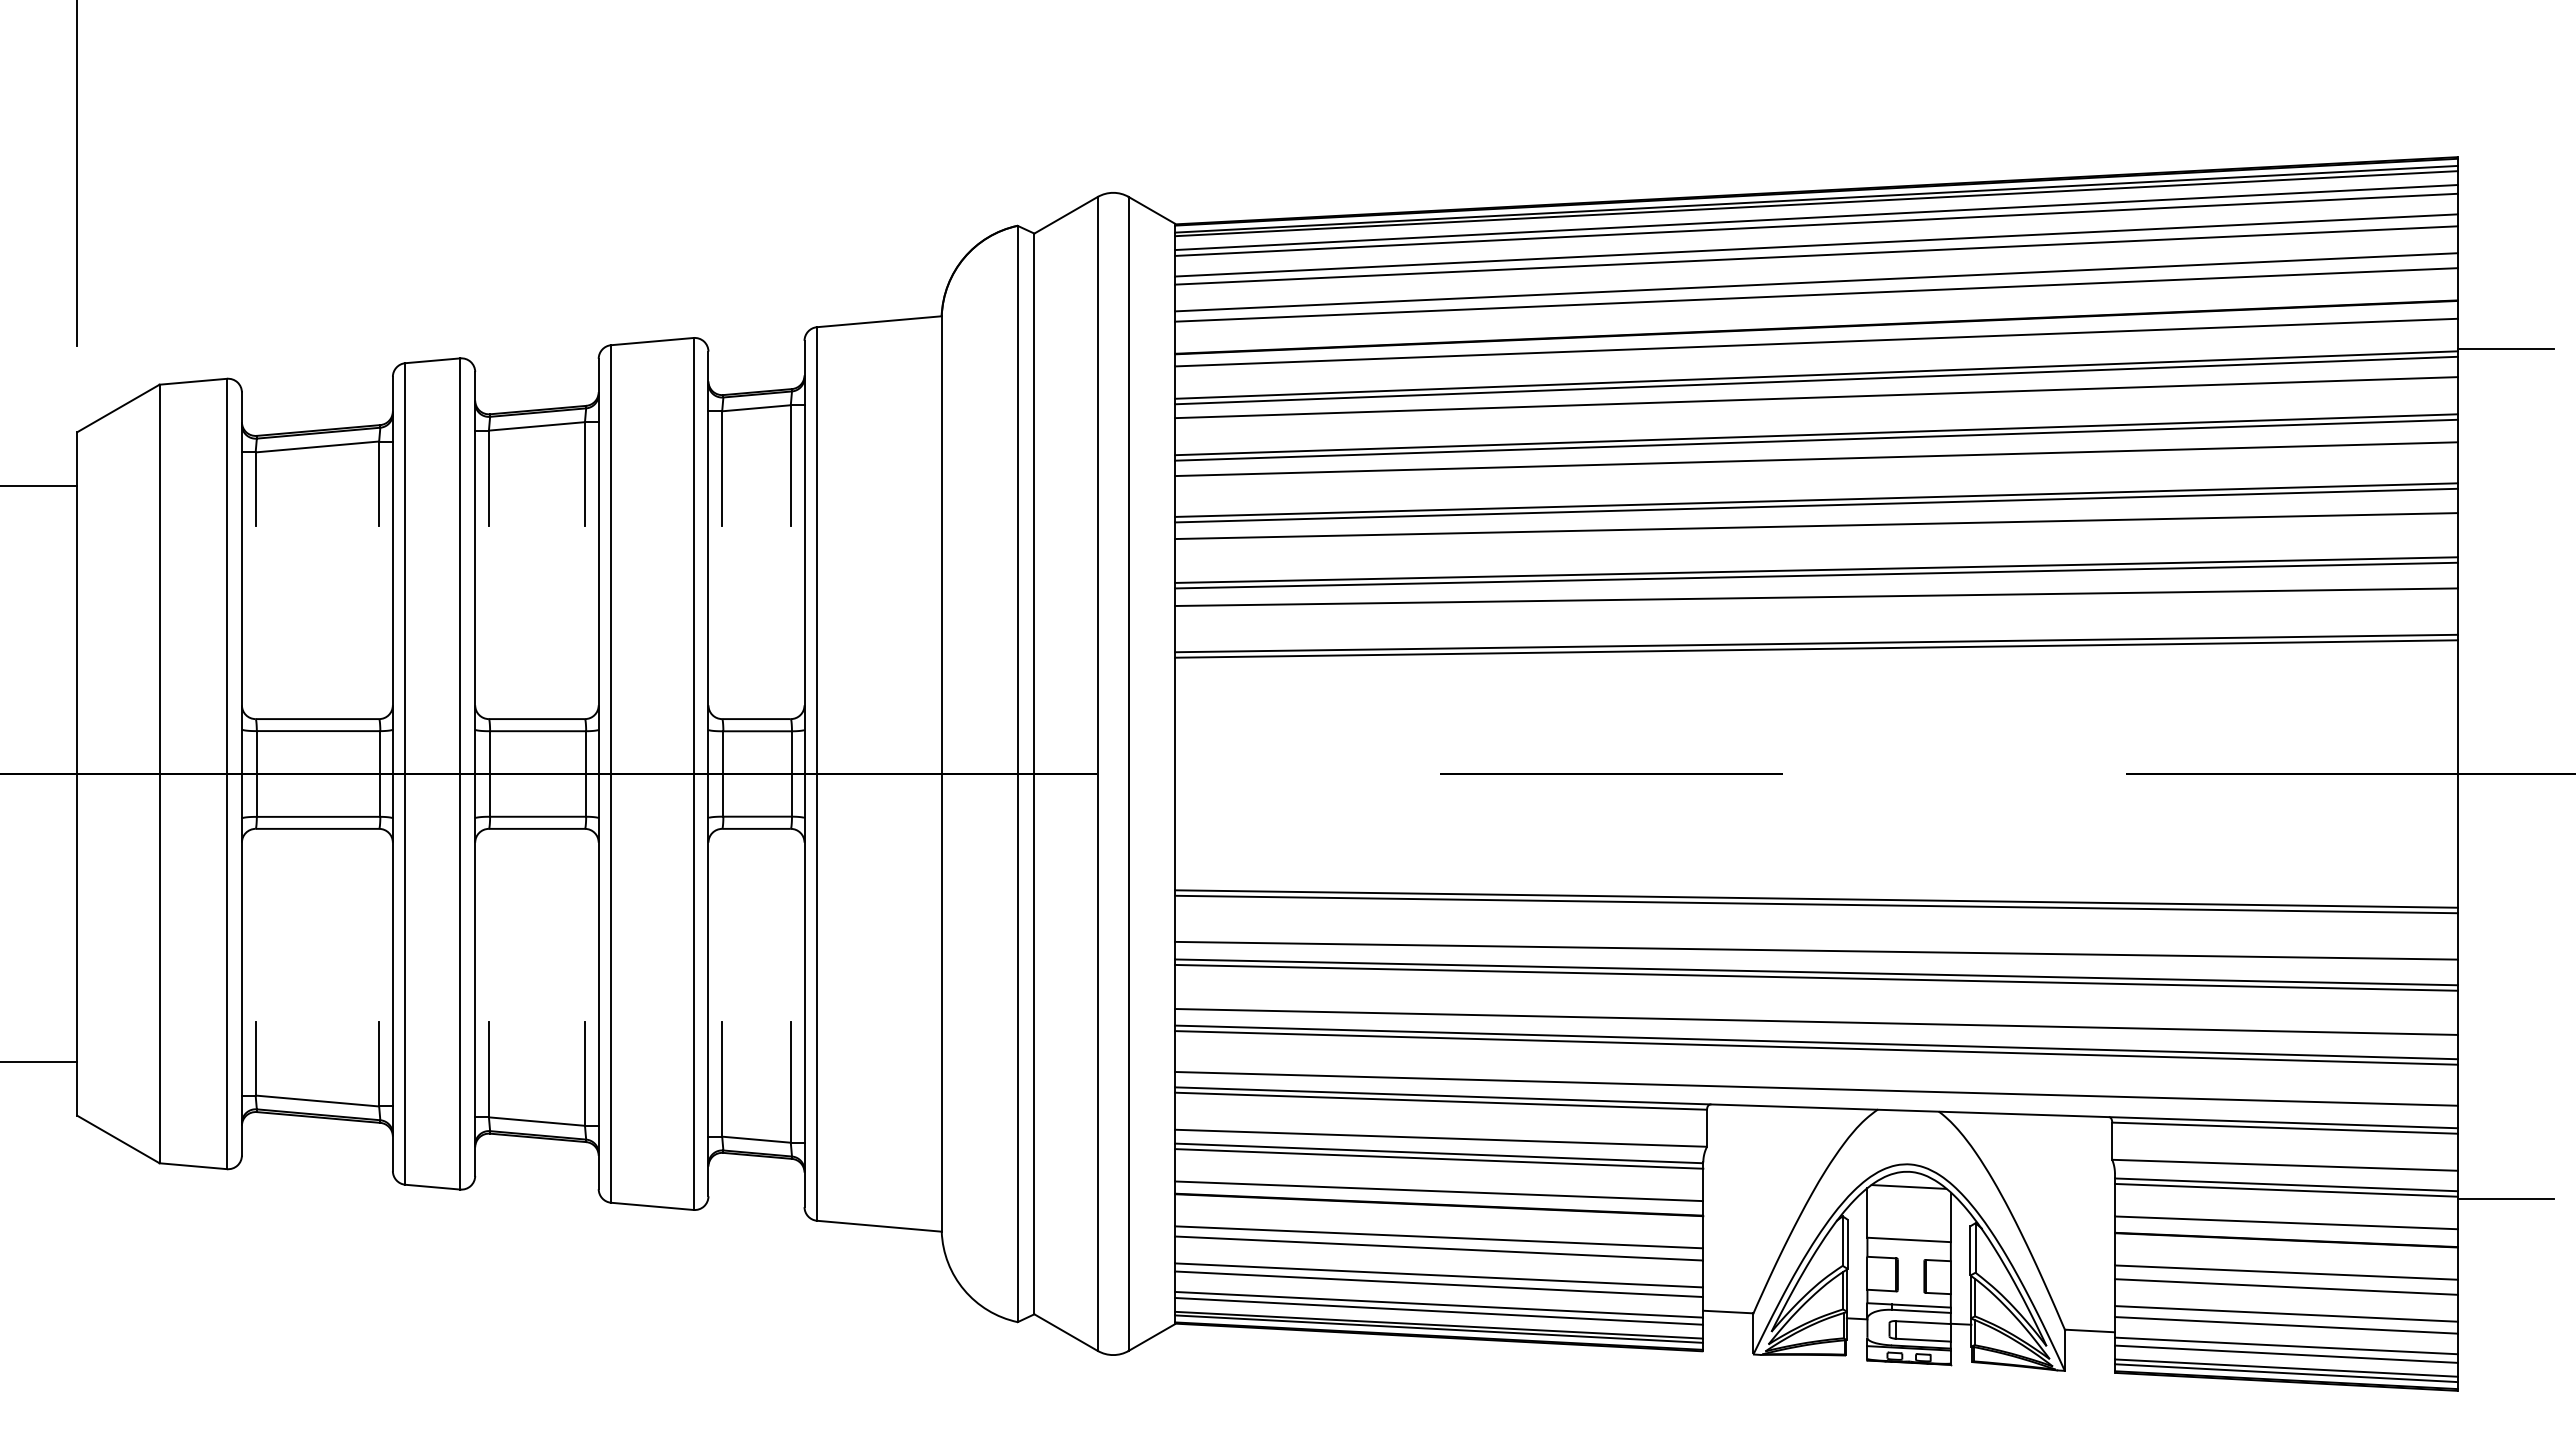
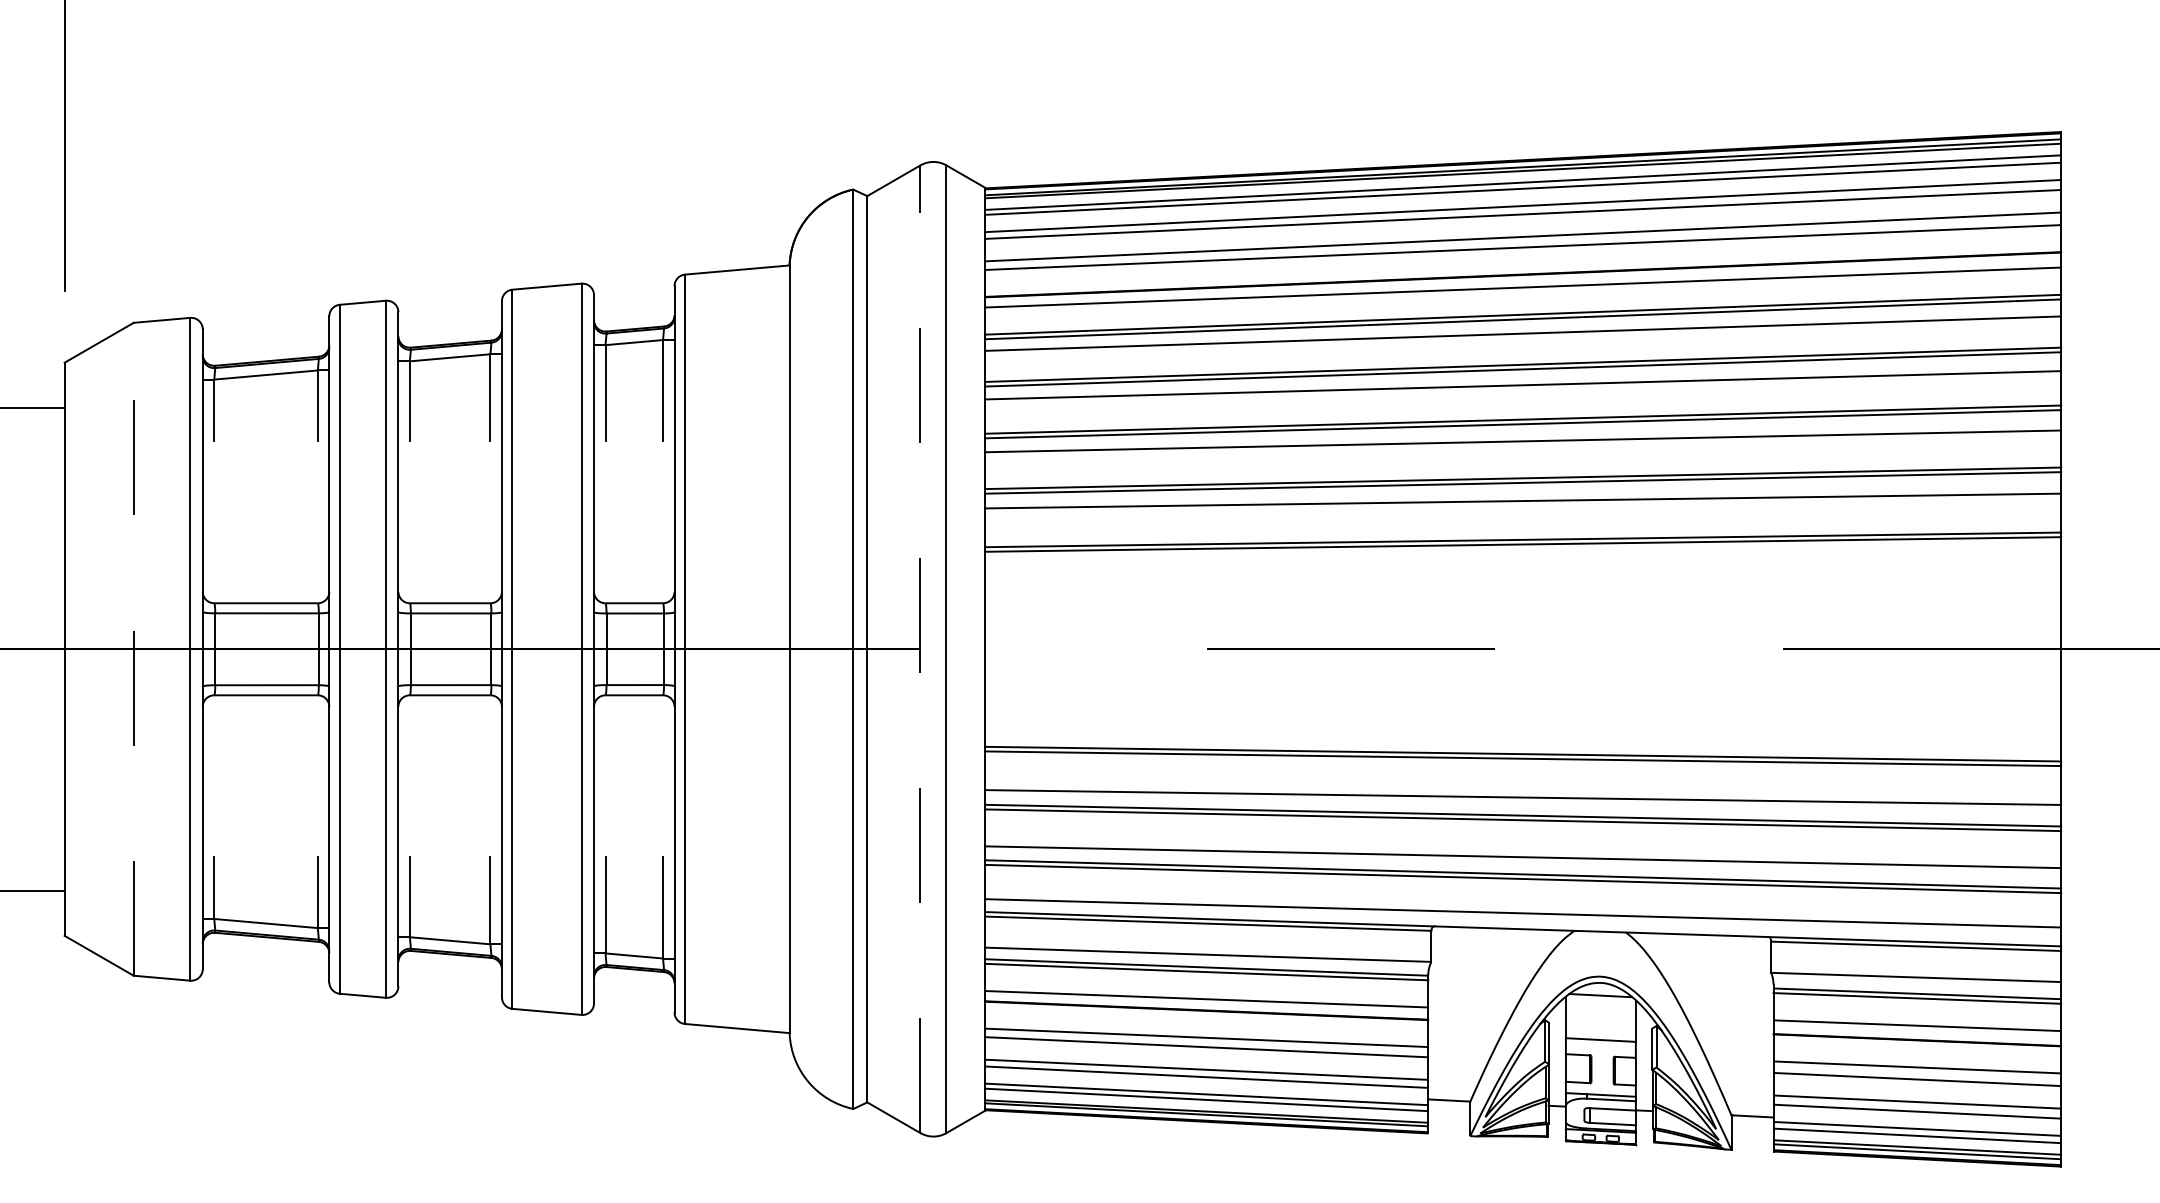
line: (2506, 348) -> (2101, 292), removed
line: (159, 773) -> (133, 648), solid -> dashed
line: (1097, 773) -> (920, 648), solid -> dashed
line: (2506, 1199) -> (2101, 1006), removed

